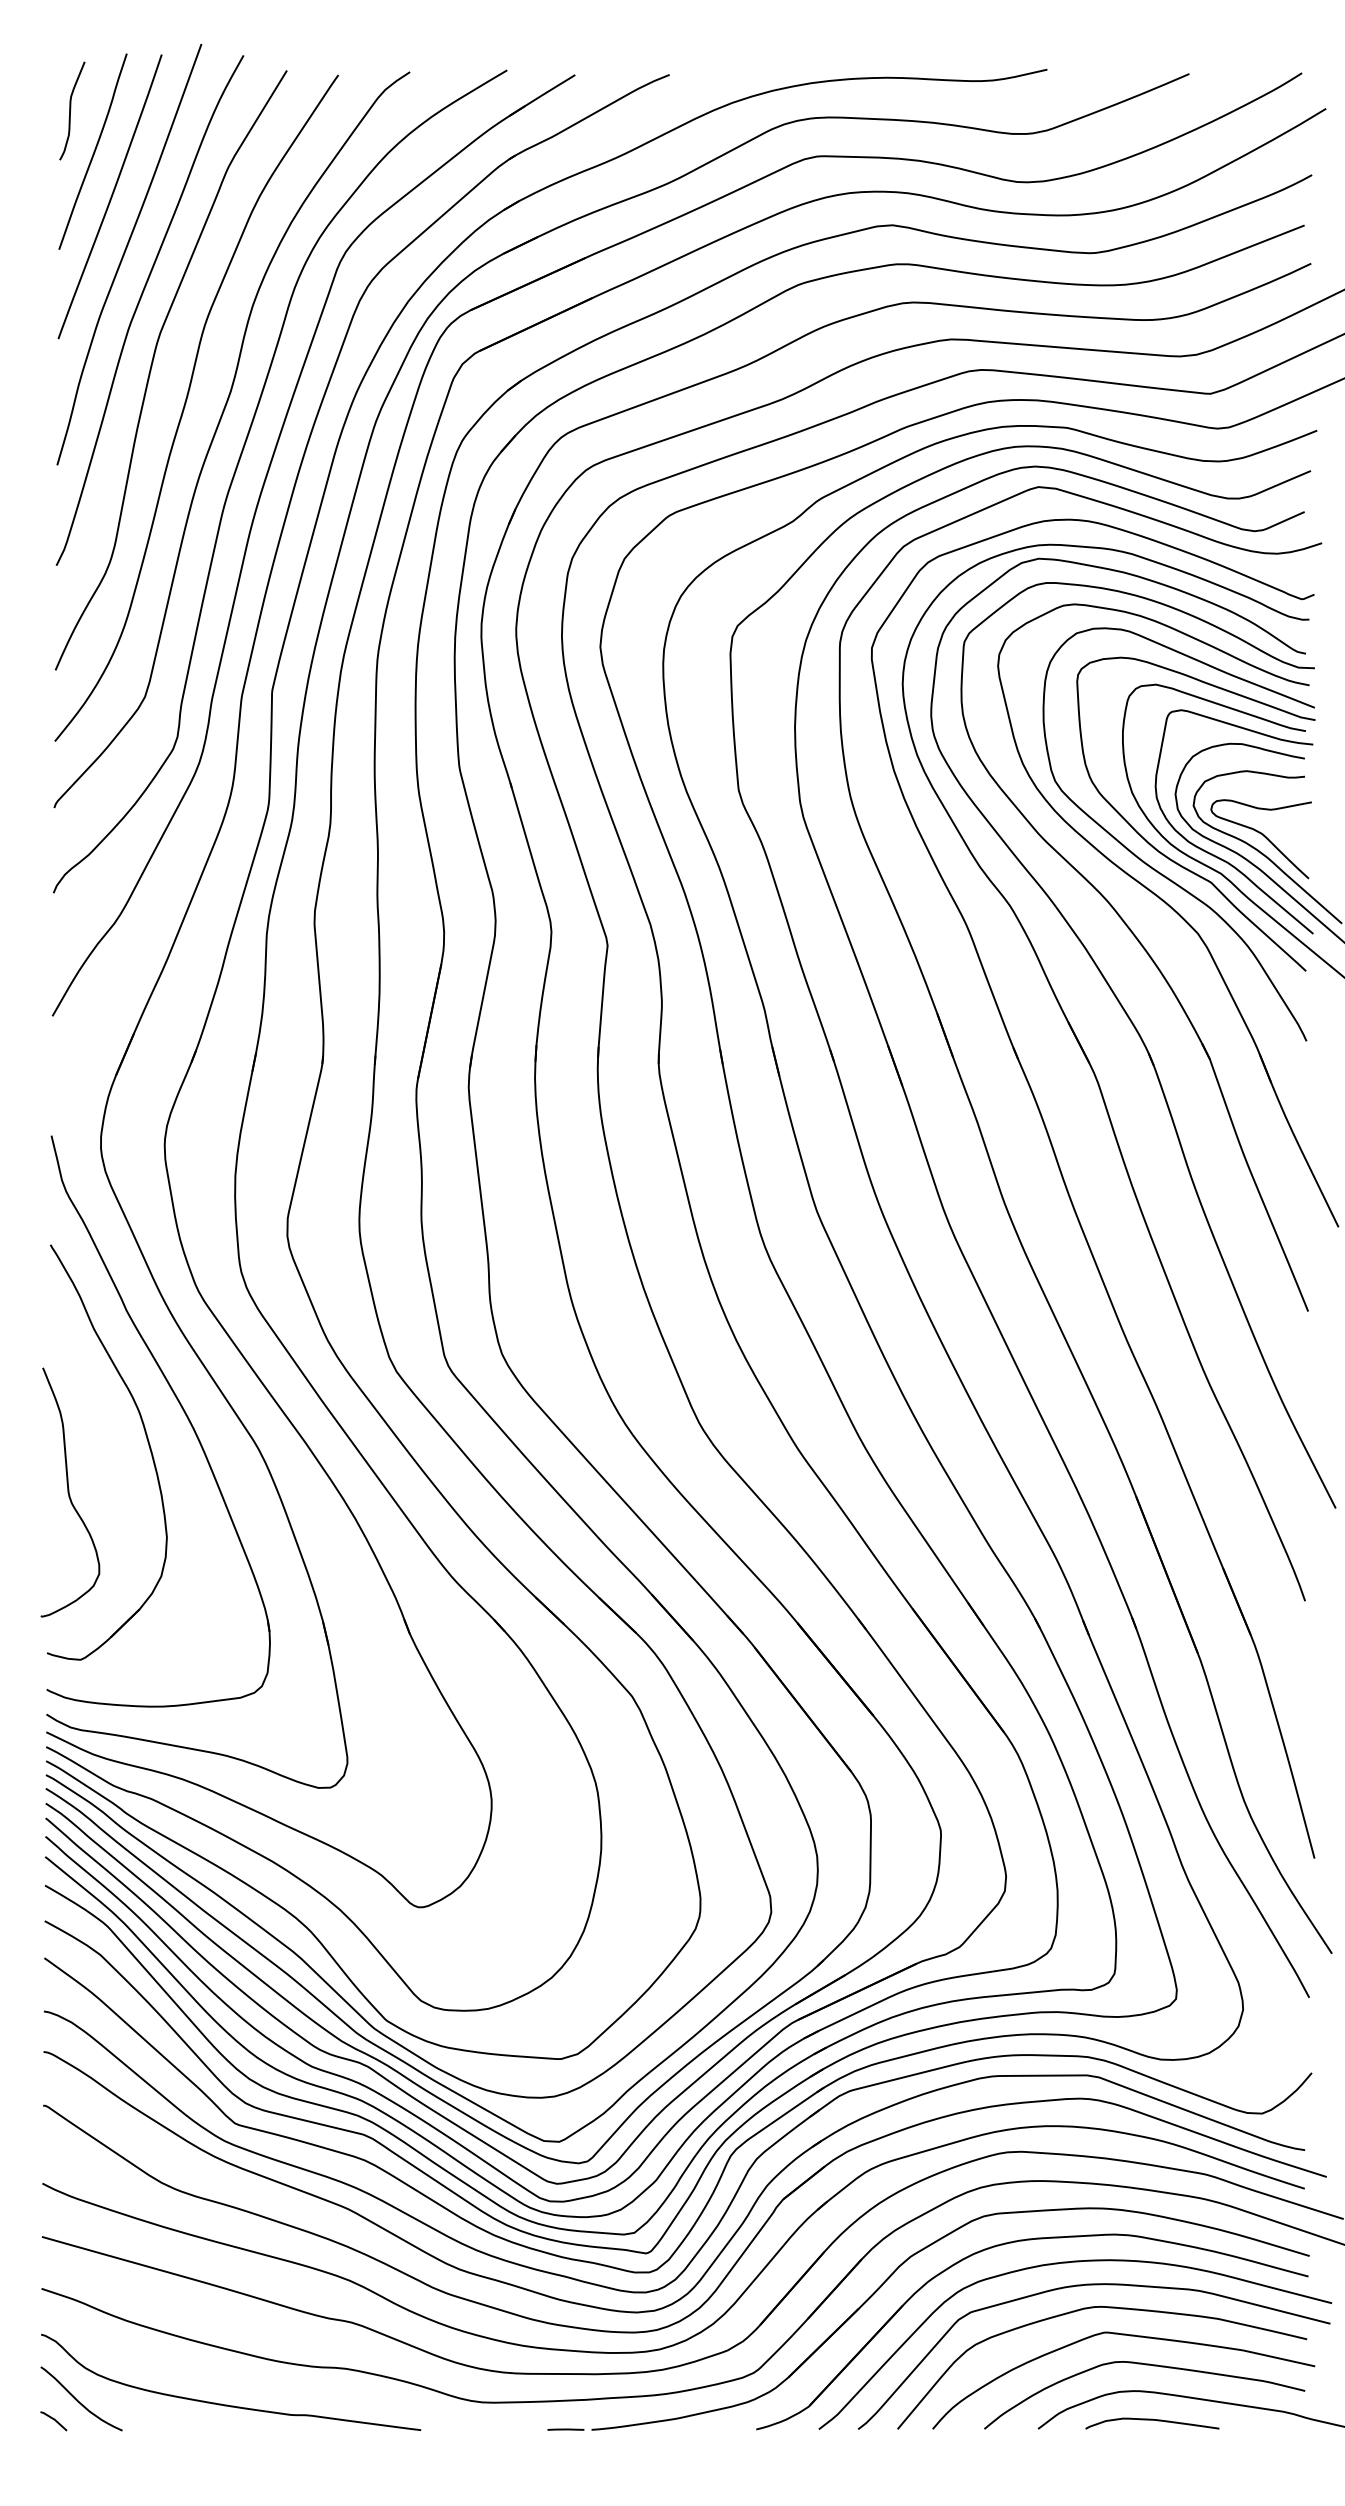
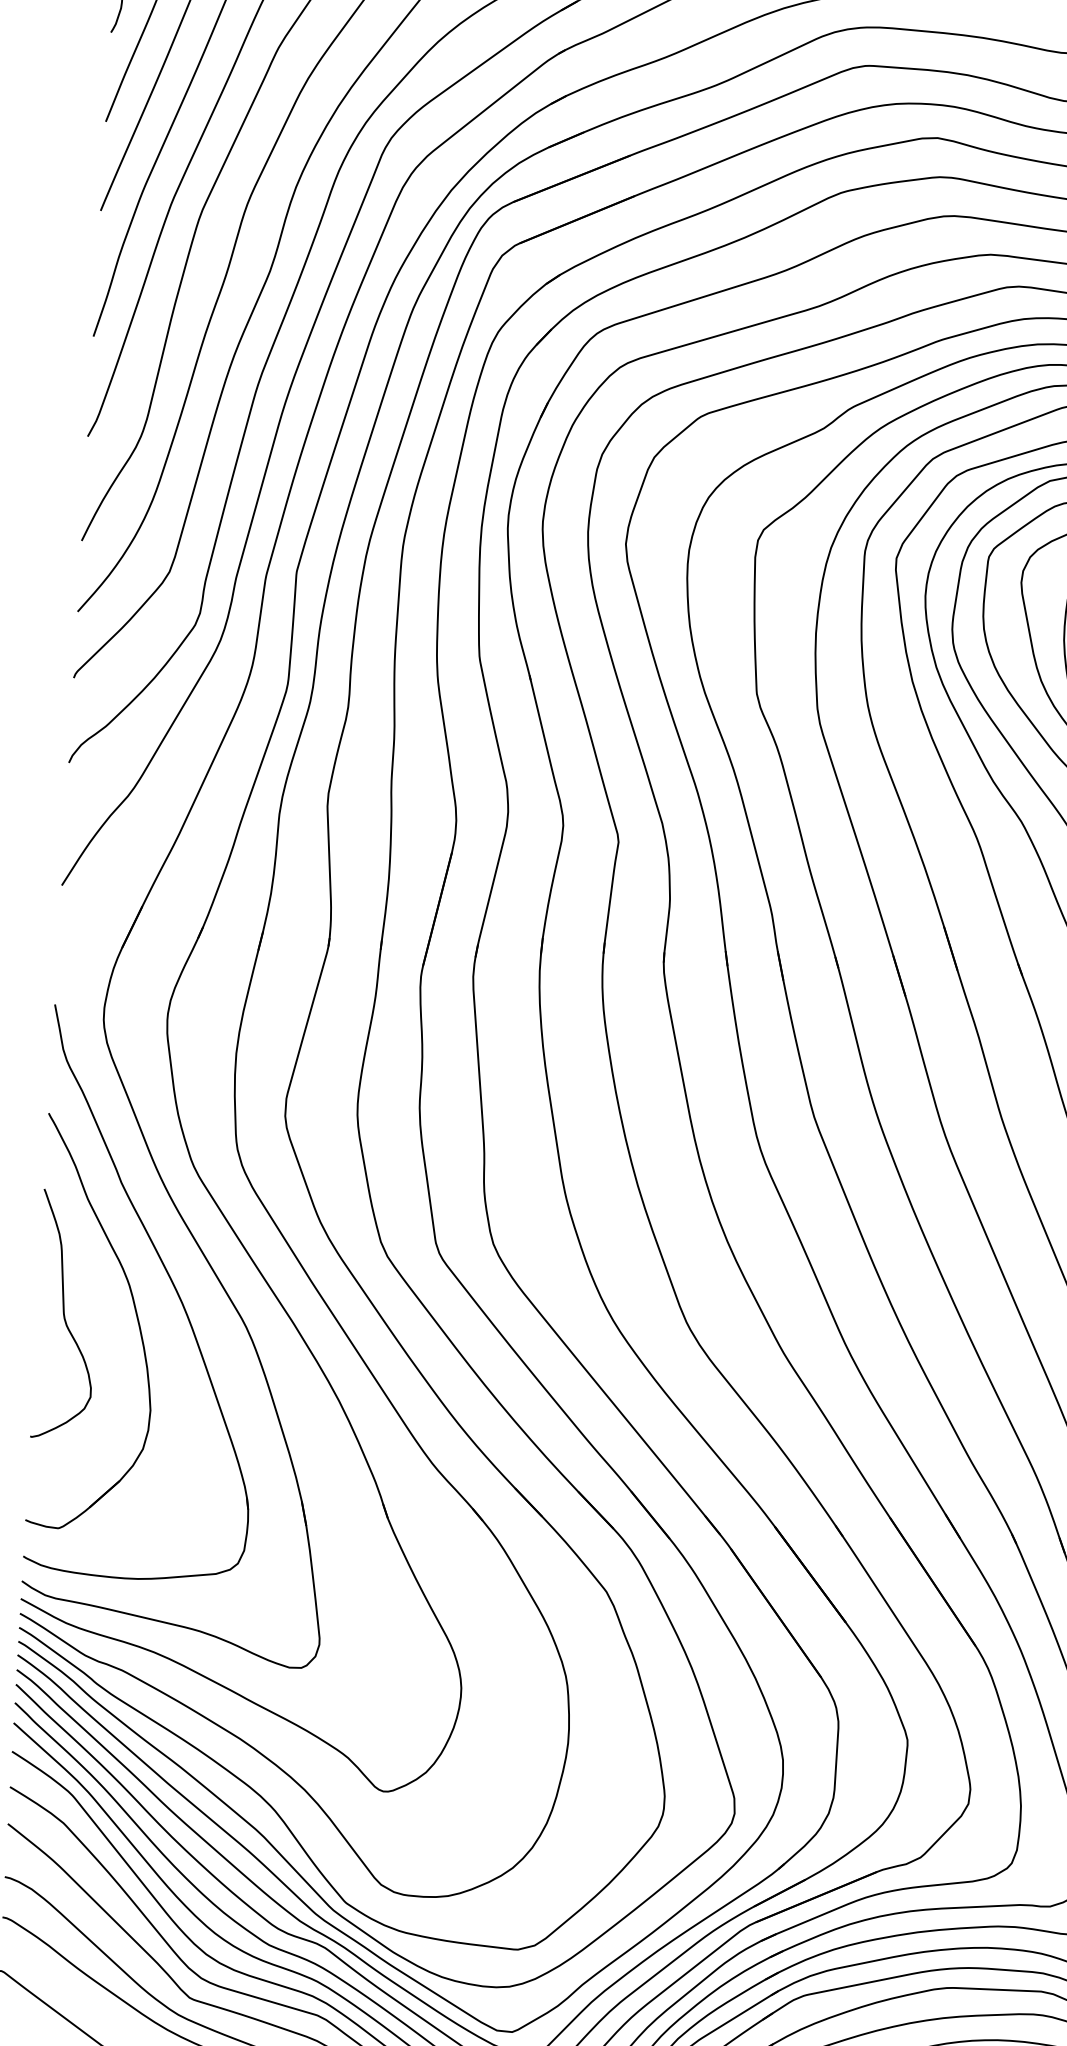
curve: (69, 1492) -> (64, 1314), moved

